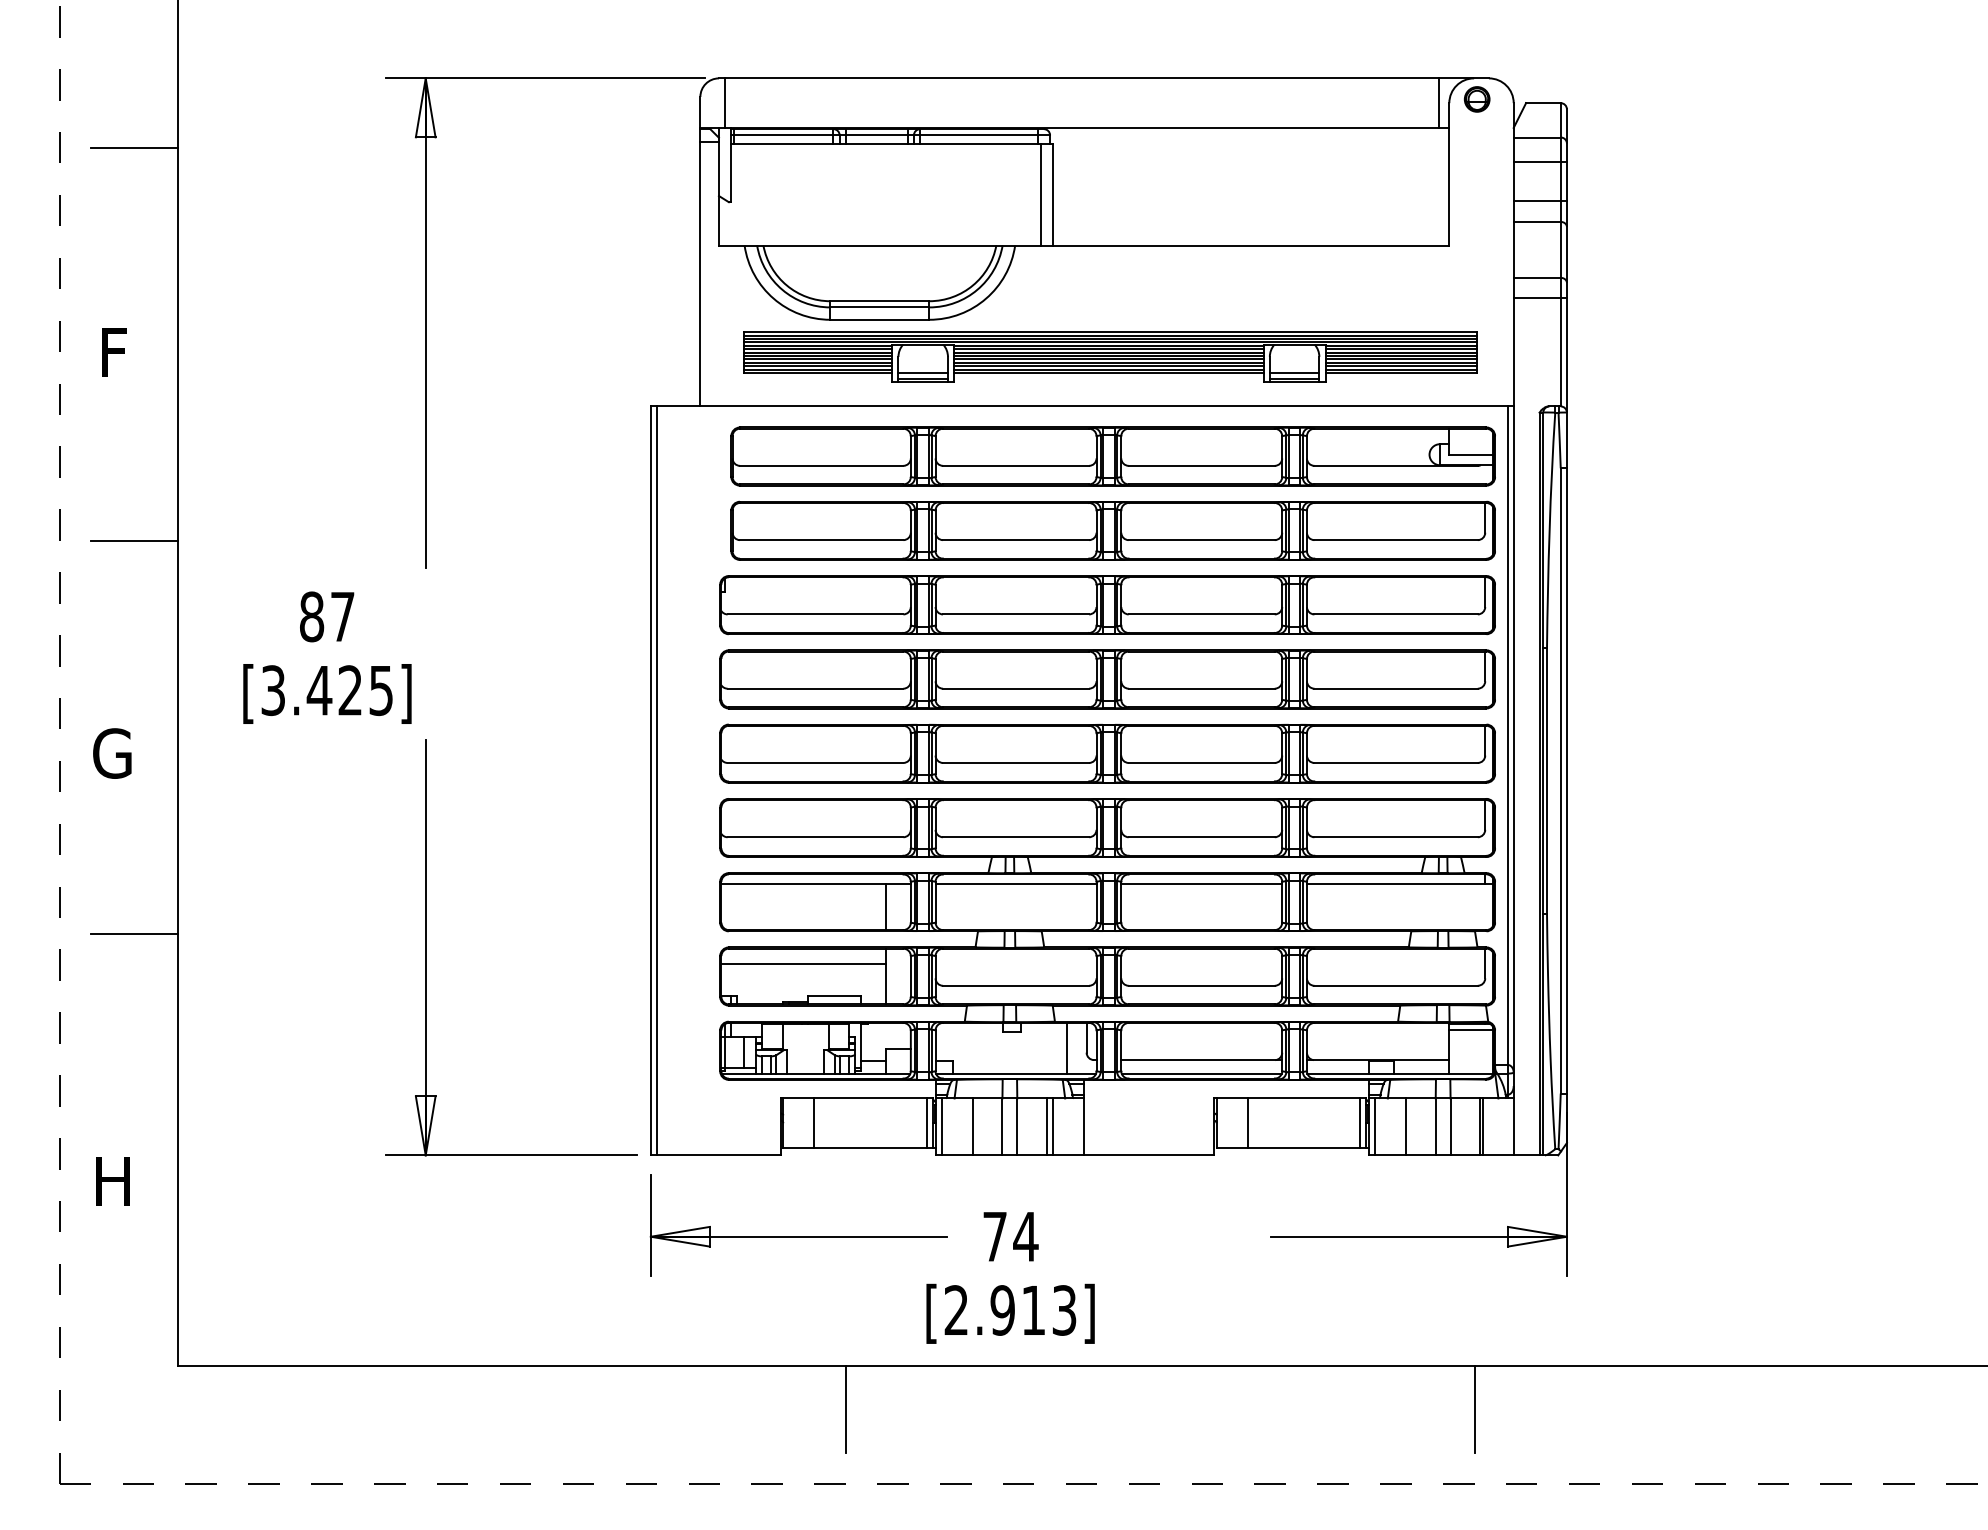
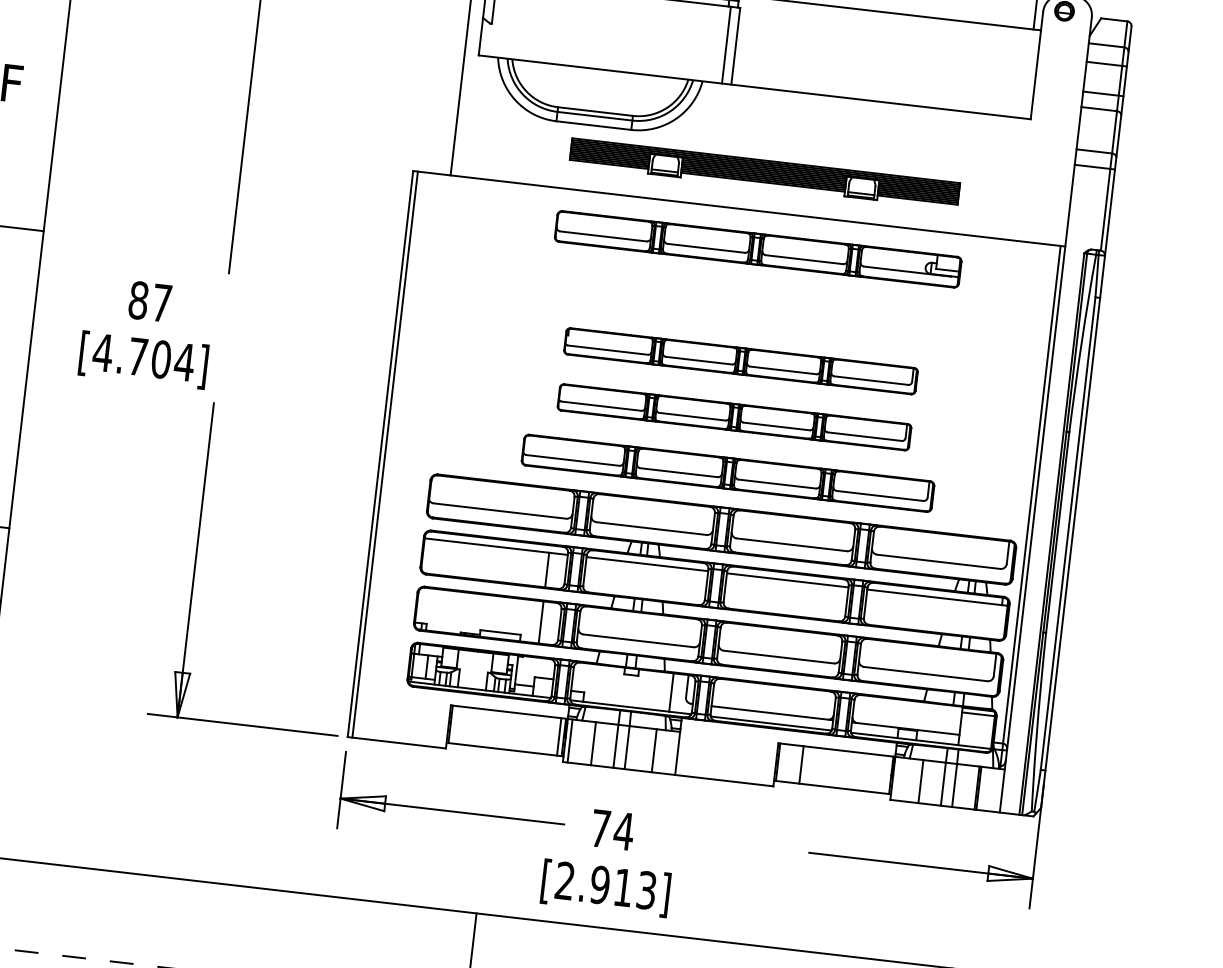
part: (1110, 356) -> (764, 173), size x0.7
part: (1112, 456) -> (757, 249), size x0.7
part: (1112, 530) -> (751, 305), removed
part: (1107, 605) -> (740, 361), size x0.6
part: (1107, 679) -> (734, 417), size x0.6
text: (327, 690) -> (143, 357), [3.425] -> [4.704]
part: (1107, 753) -> (727, 473), size x0.7
line: (803, 964) -> (479, 606), removed
line: (814, 1122) -> (474, 726), removed
line: (1360, 1122) -> (886, 774), removed
line: (1047, 1126) -> (650, 749), removed
line: (1375, 1126) -> (897, 778), removed

